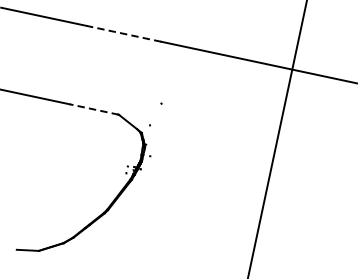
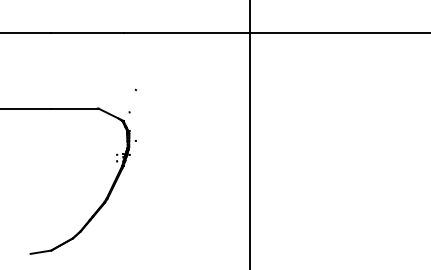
line: (123, 33) -> (86, 32), dashed -> solid
line: (94, 109) -> (74, 108), dashed -> solid

